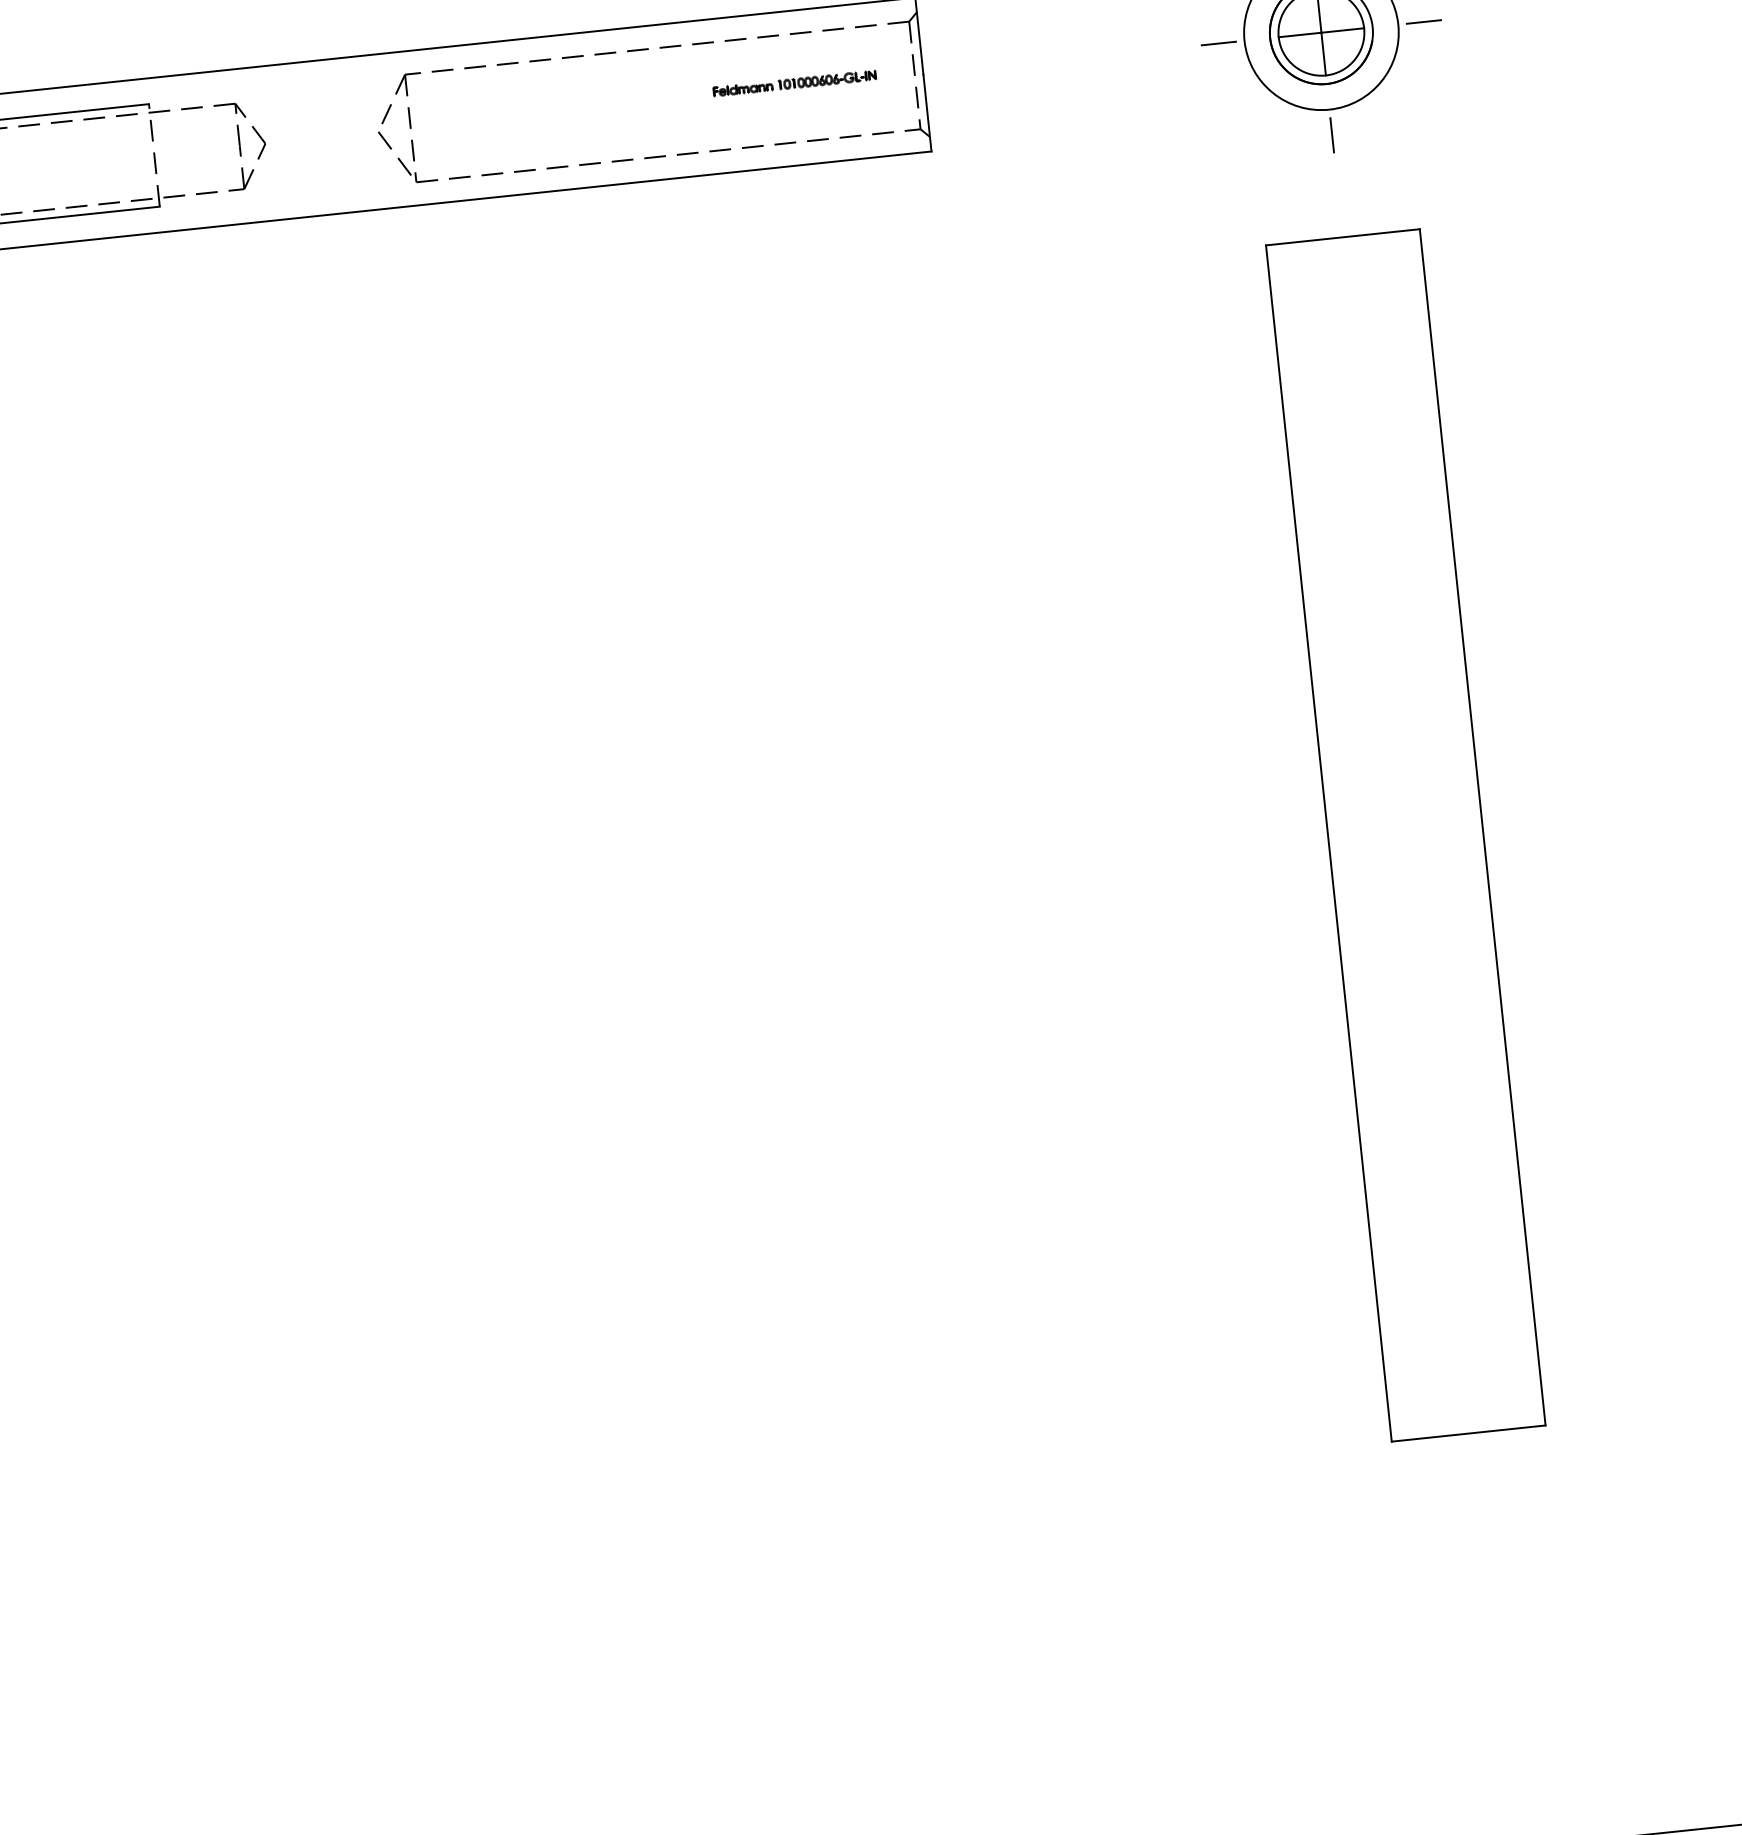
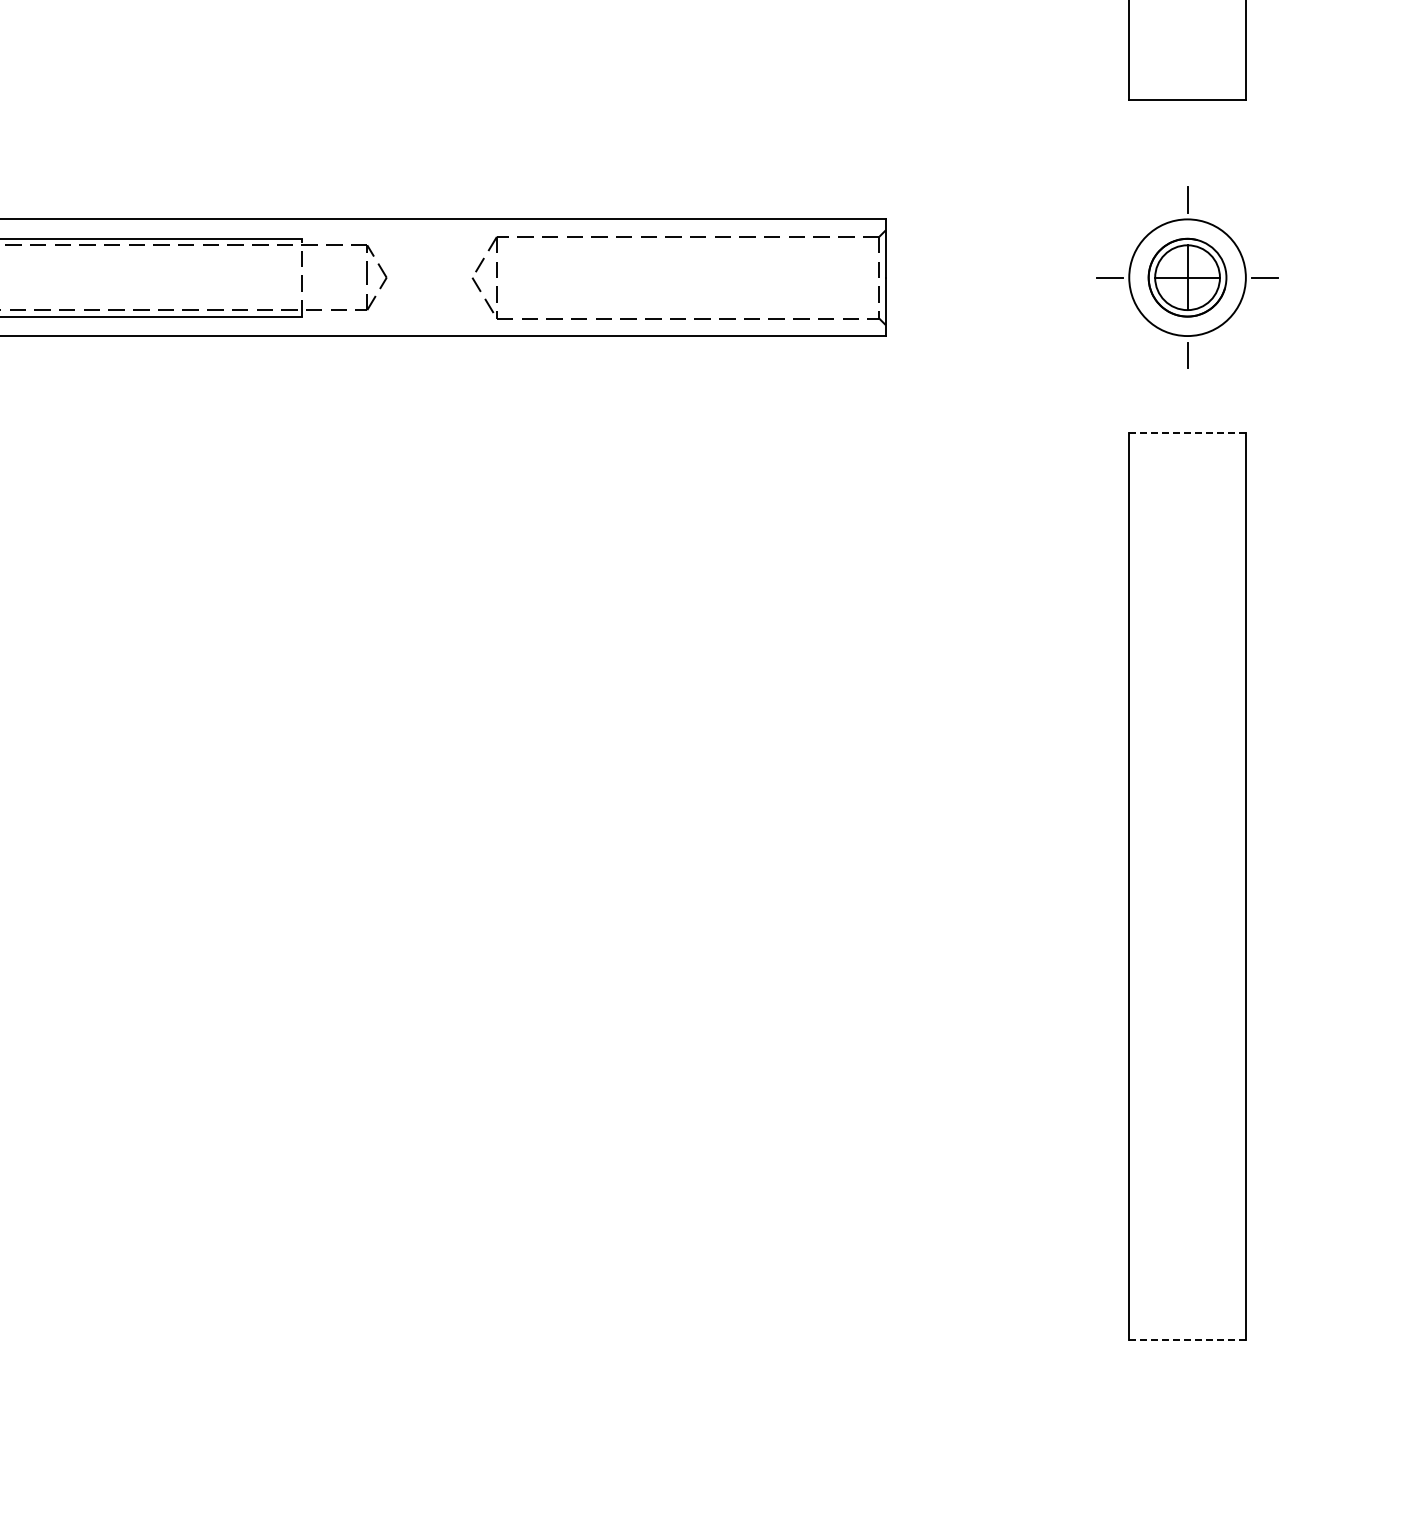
part: (794, 82) -> (788, 273), removed
line: (1342, 236) -> (1187, 432), solid -> dashed
line: (1468, 1434) -> (1187, 1340), solid -> dashed

